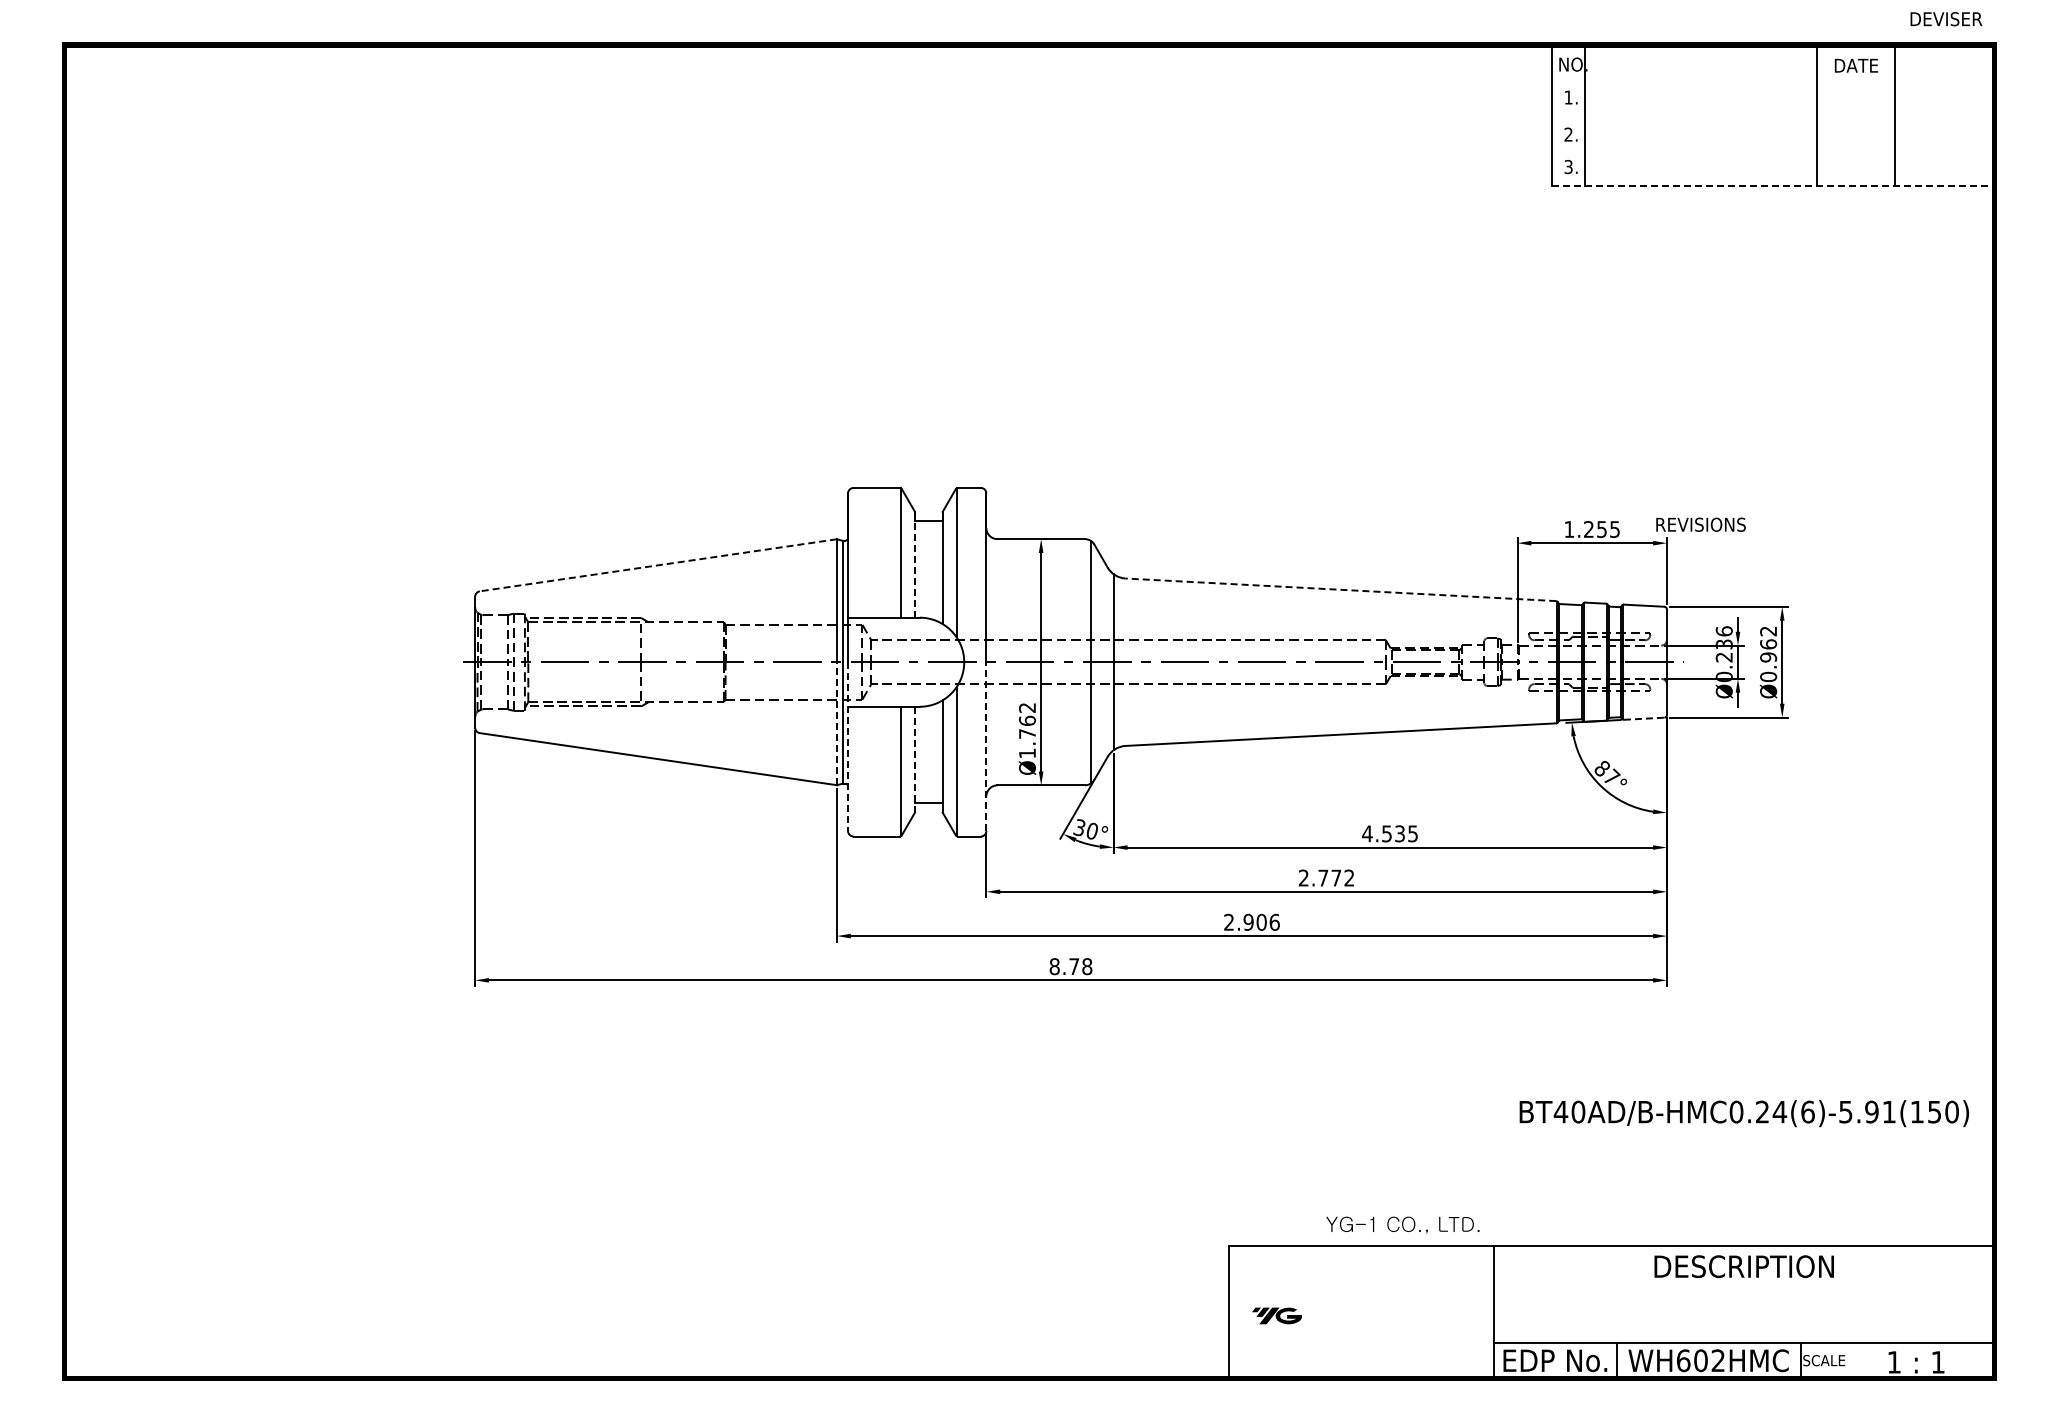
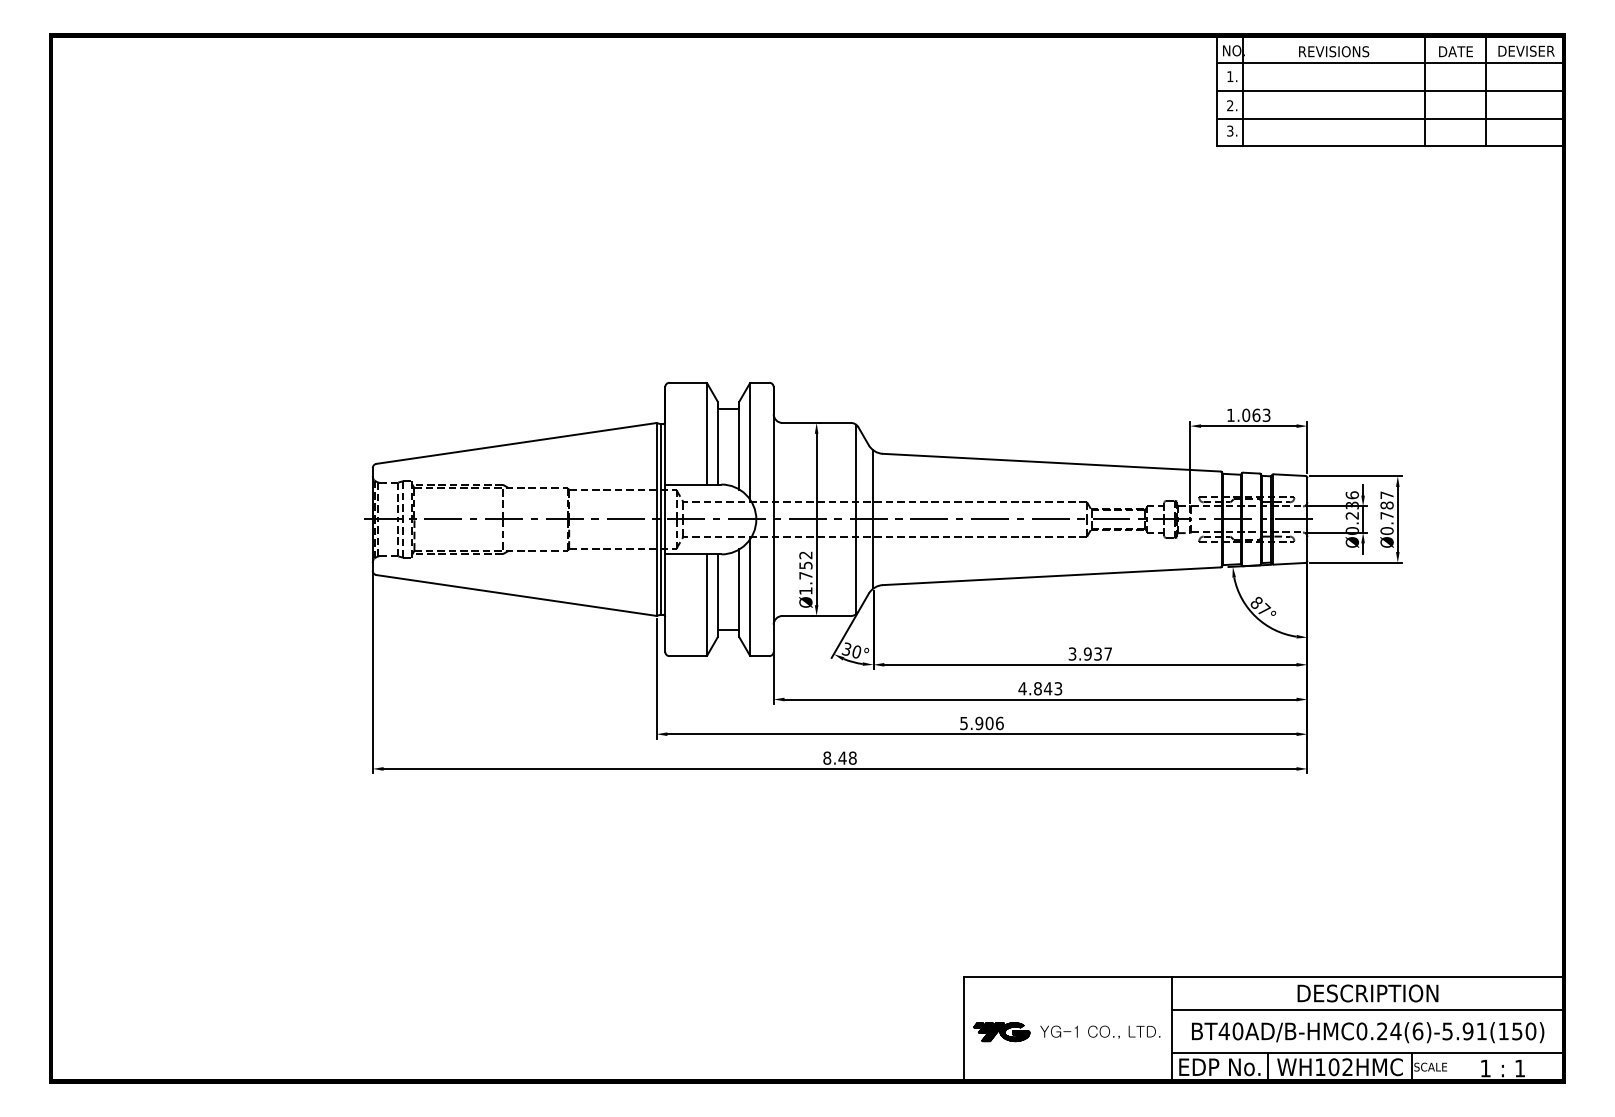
text: (1946, 19) -> (1526, 51), moved
line: (1772, 80) -> (1390, 63), added
line: (1772, 116) -> (1390, 91), added
line: (1772, 151) -> (1390, 118), added
line: (1773, 185) -> (1390, 145), dashed -> solid
text: (1700, 524) -> (1333, 51), moved
text: (1601, 528) -> (1256, 414), 1.255 -> 1.063
line: (657, 565) -> (515, 443), dashed -> solid
line: (915, 565) -> (718, 443), dashed -> solid
line: (1340, 589) -> (1051, 462), dashed -> solid
text: (1768, 644) -> (1387, 505), Ø0.962 -> Ø0.787
line: (1644, 718) -> (1289, 563), dashed -> solid
text: (1027, 720) -> (805, 565), Ø1.762 -> Ø1.752
line: (836, 723) -> (656, 567), dashed -> solid
line: (986, 746) -> (773, 585), dashed -> solid
line: (848, 747) -> (665, 586), dashed -> solid
line: (915, 759) -> (718, 595), dashed -> solid
text: (1389, 833) -> (1089, 653), 4.535 -> 3.937
text: (1326, 877) -> (1040, 688), 2.772 -> 4.843
text: (1228, 921) -> (963, 722), 2.906 -> 5.906
text: (1073, 966) -> (842, 758), 8.78 -> 8.48
text: (1744, 1113) -> (1368, 1032), moved
text: (1402, 1224) -> (1100, 1031), moved
line: (1744, 1287) -> (1368, 1009), added
part: (1276, 1315) -> (1001, 1031), size x1.43
text: (1683, 1360) -> (1320, 1067), WH602HMC -> WH102HMC

